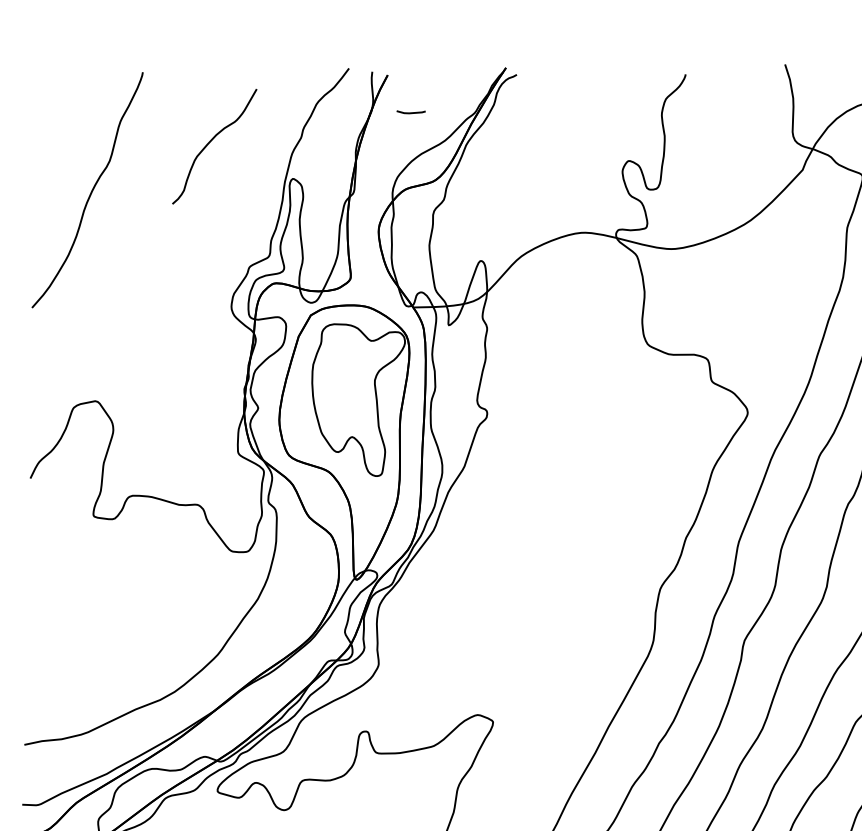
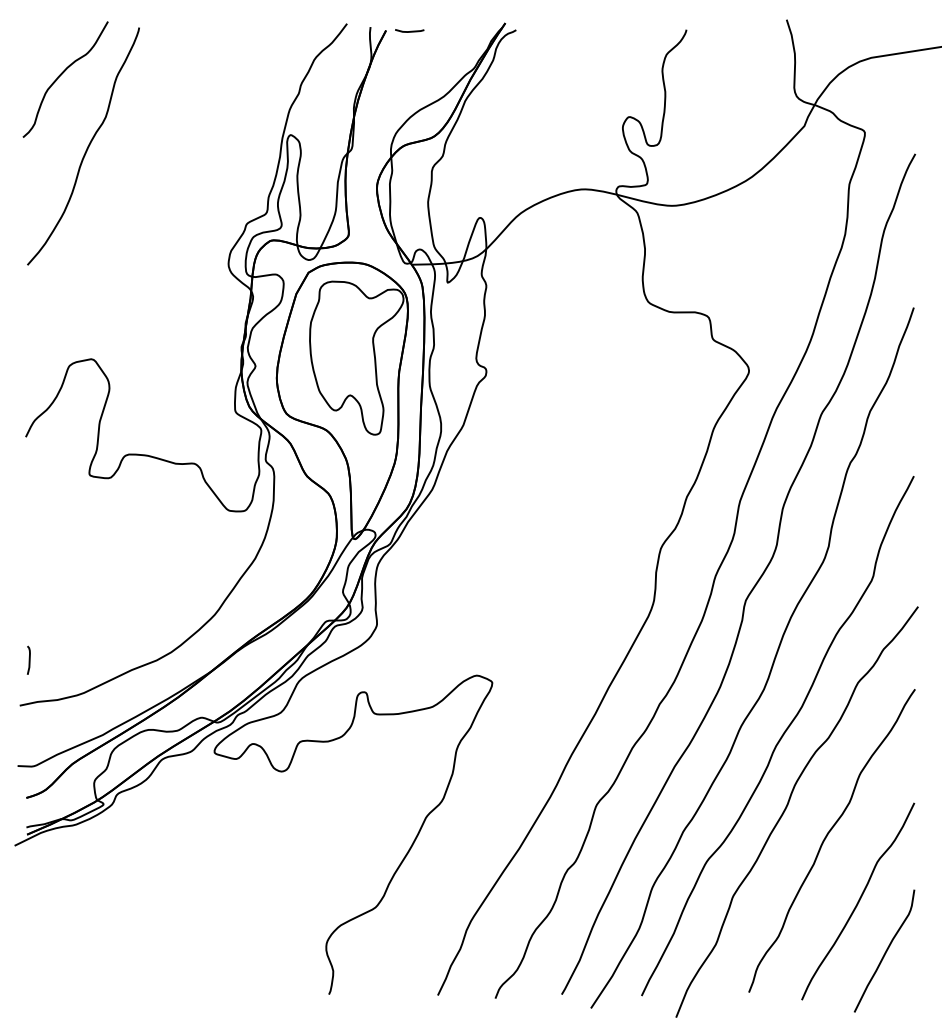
line: (411, 111) -> (410, 30), moved
curve: (210, 142) -> (61, 75), moved
curve: (33, 699) -> (28, 659), added

